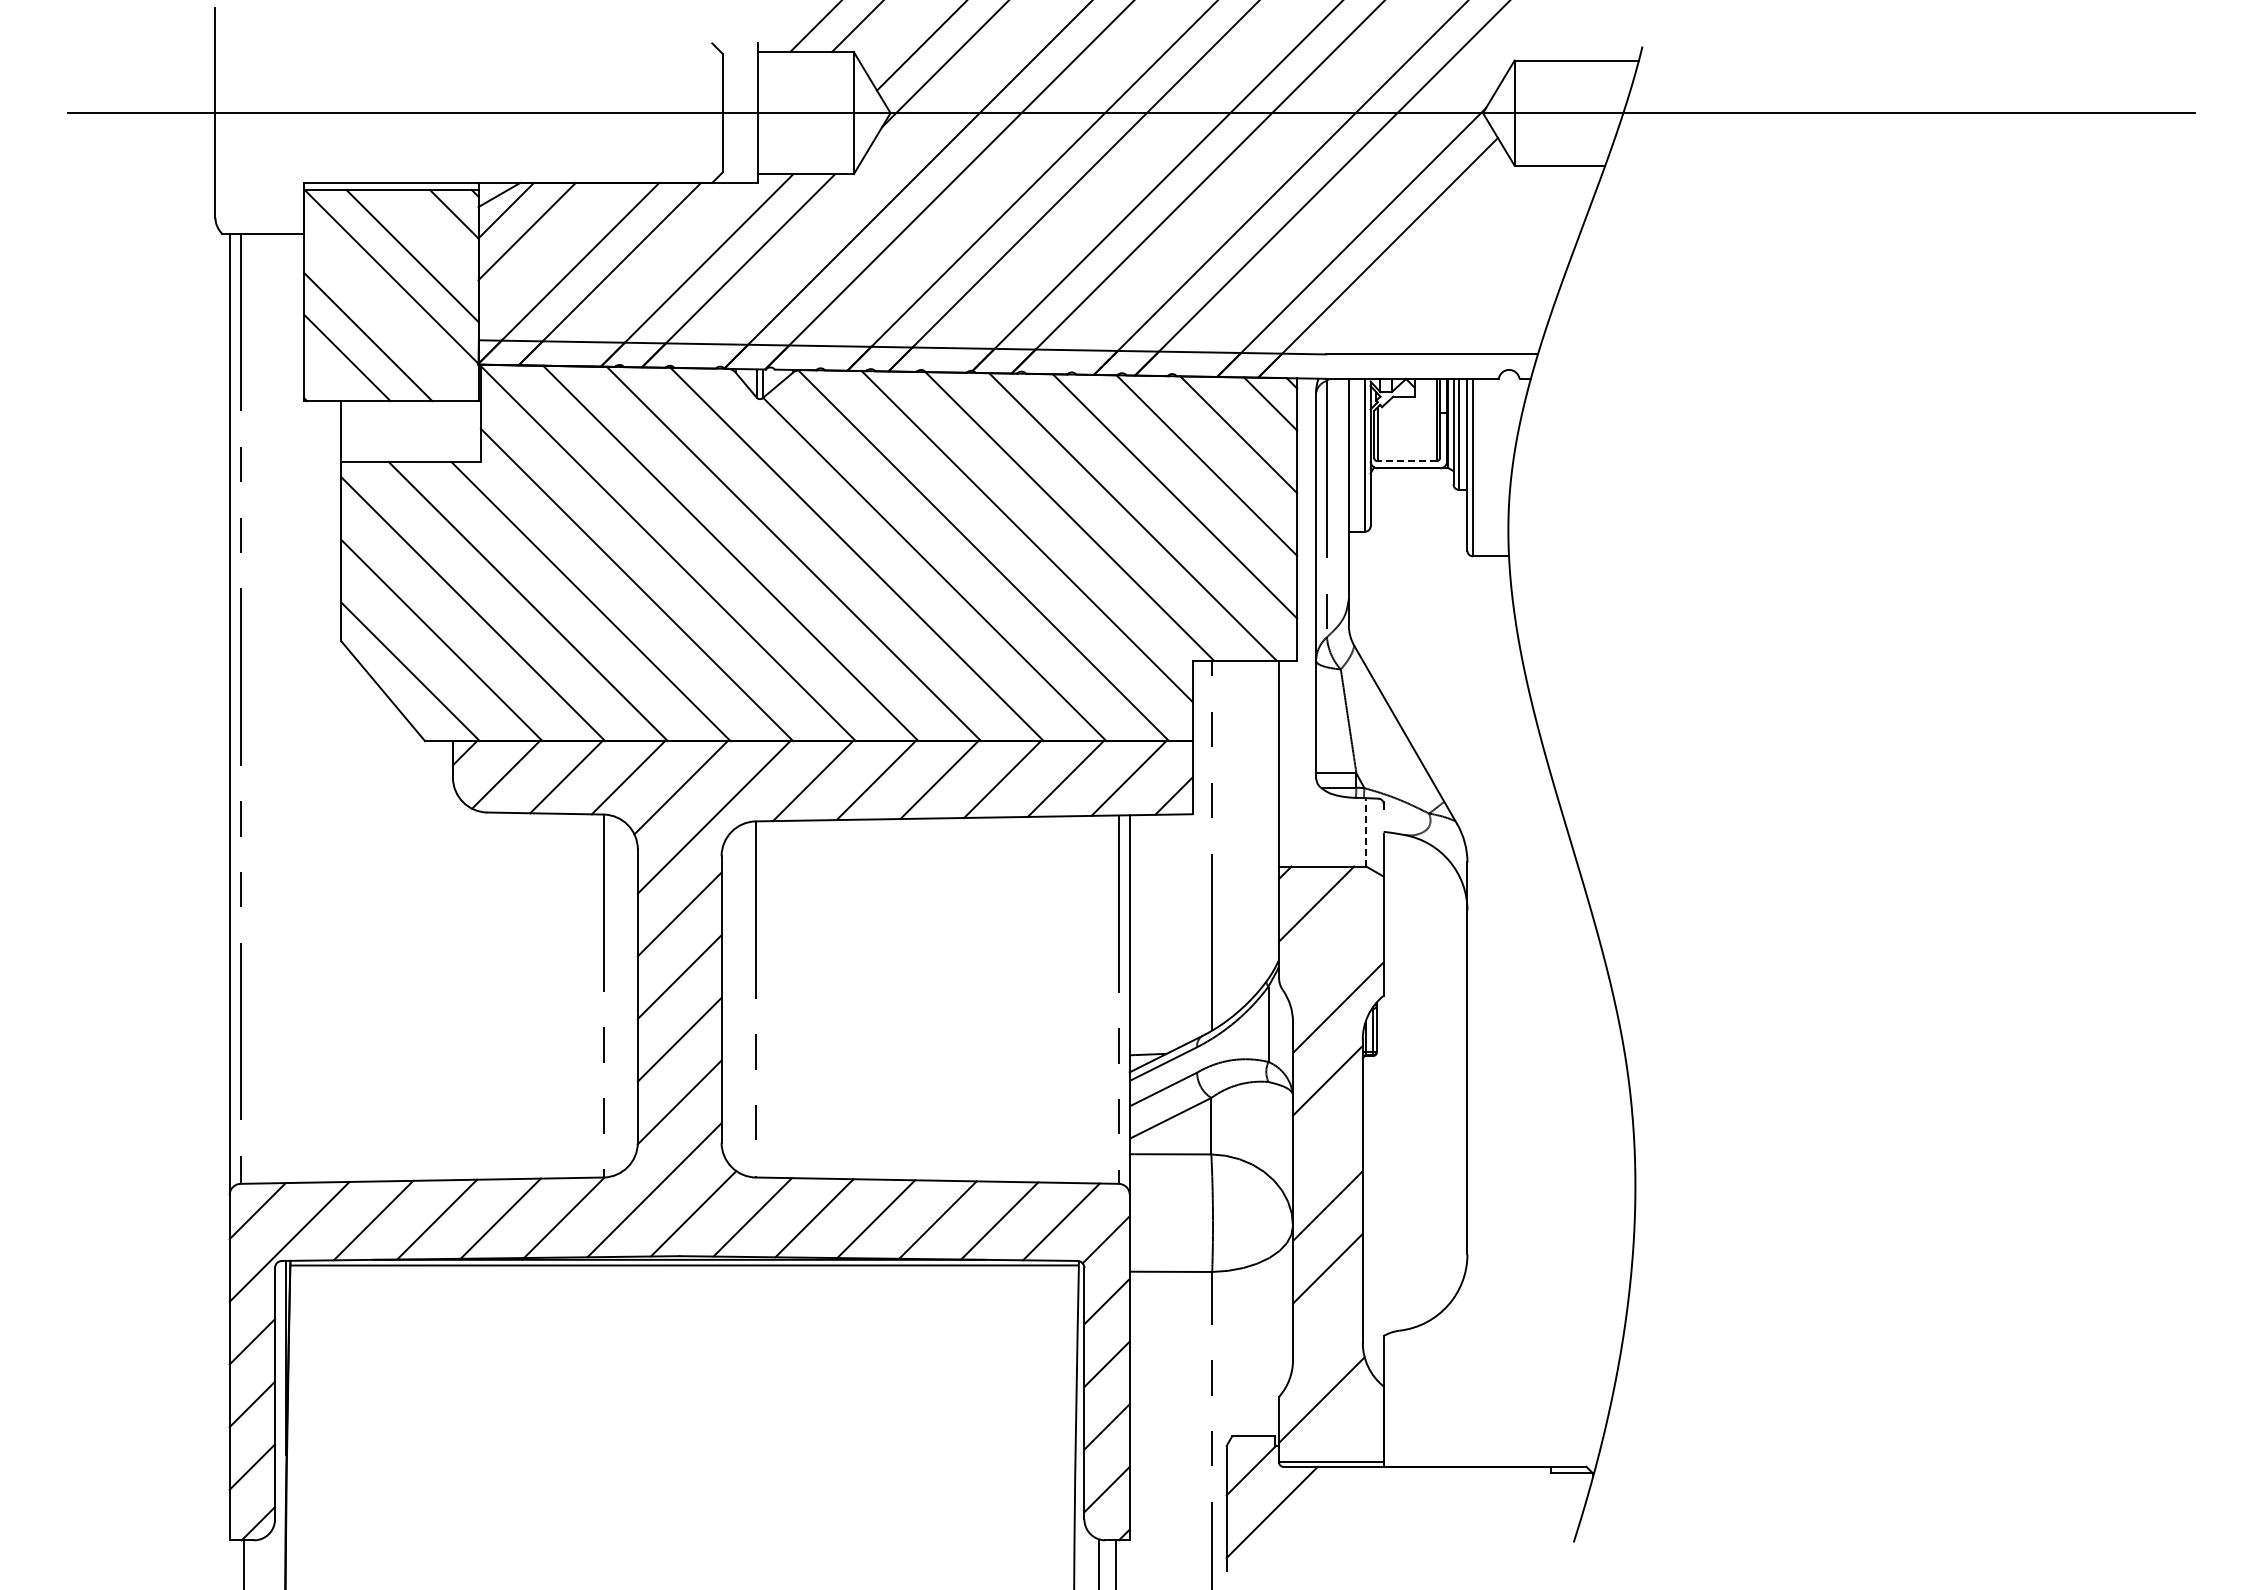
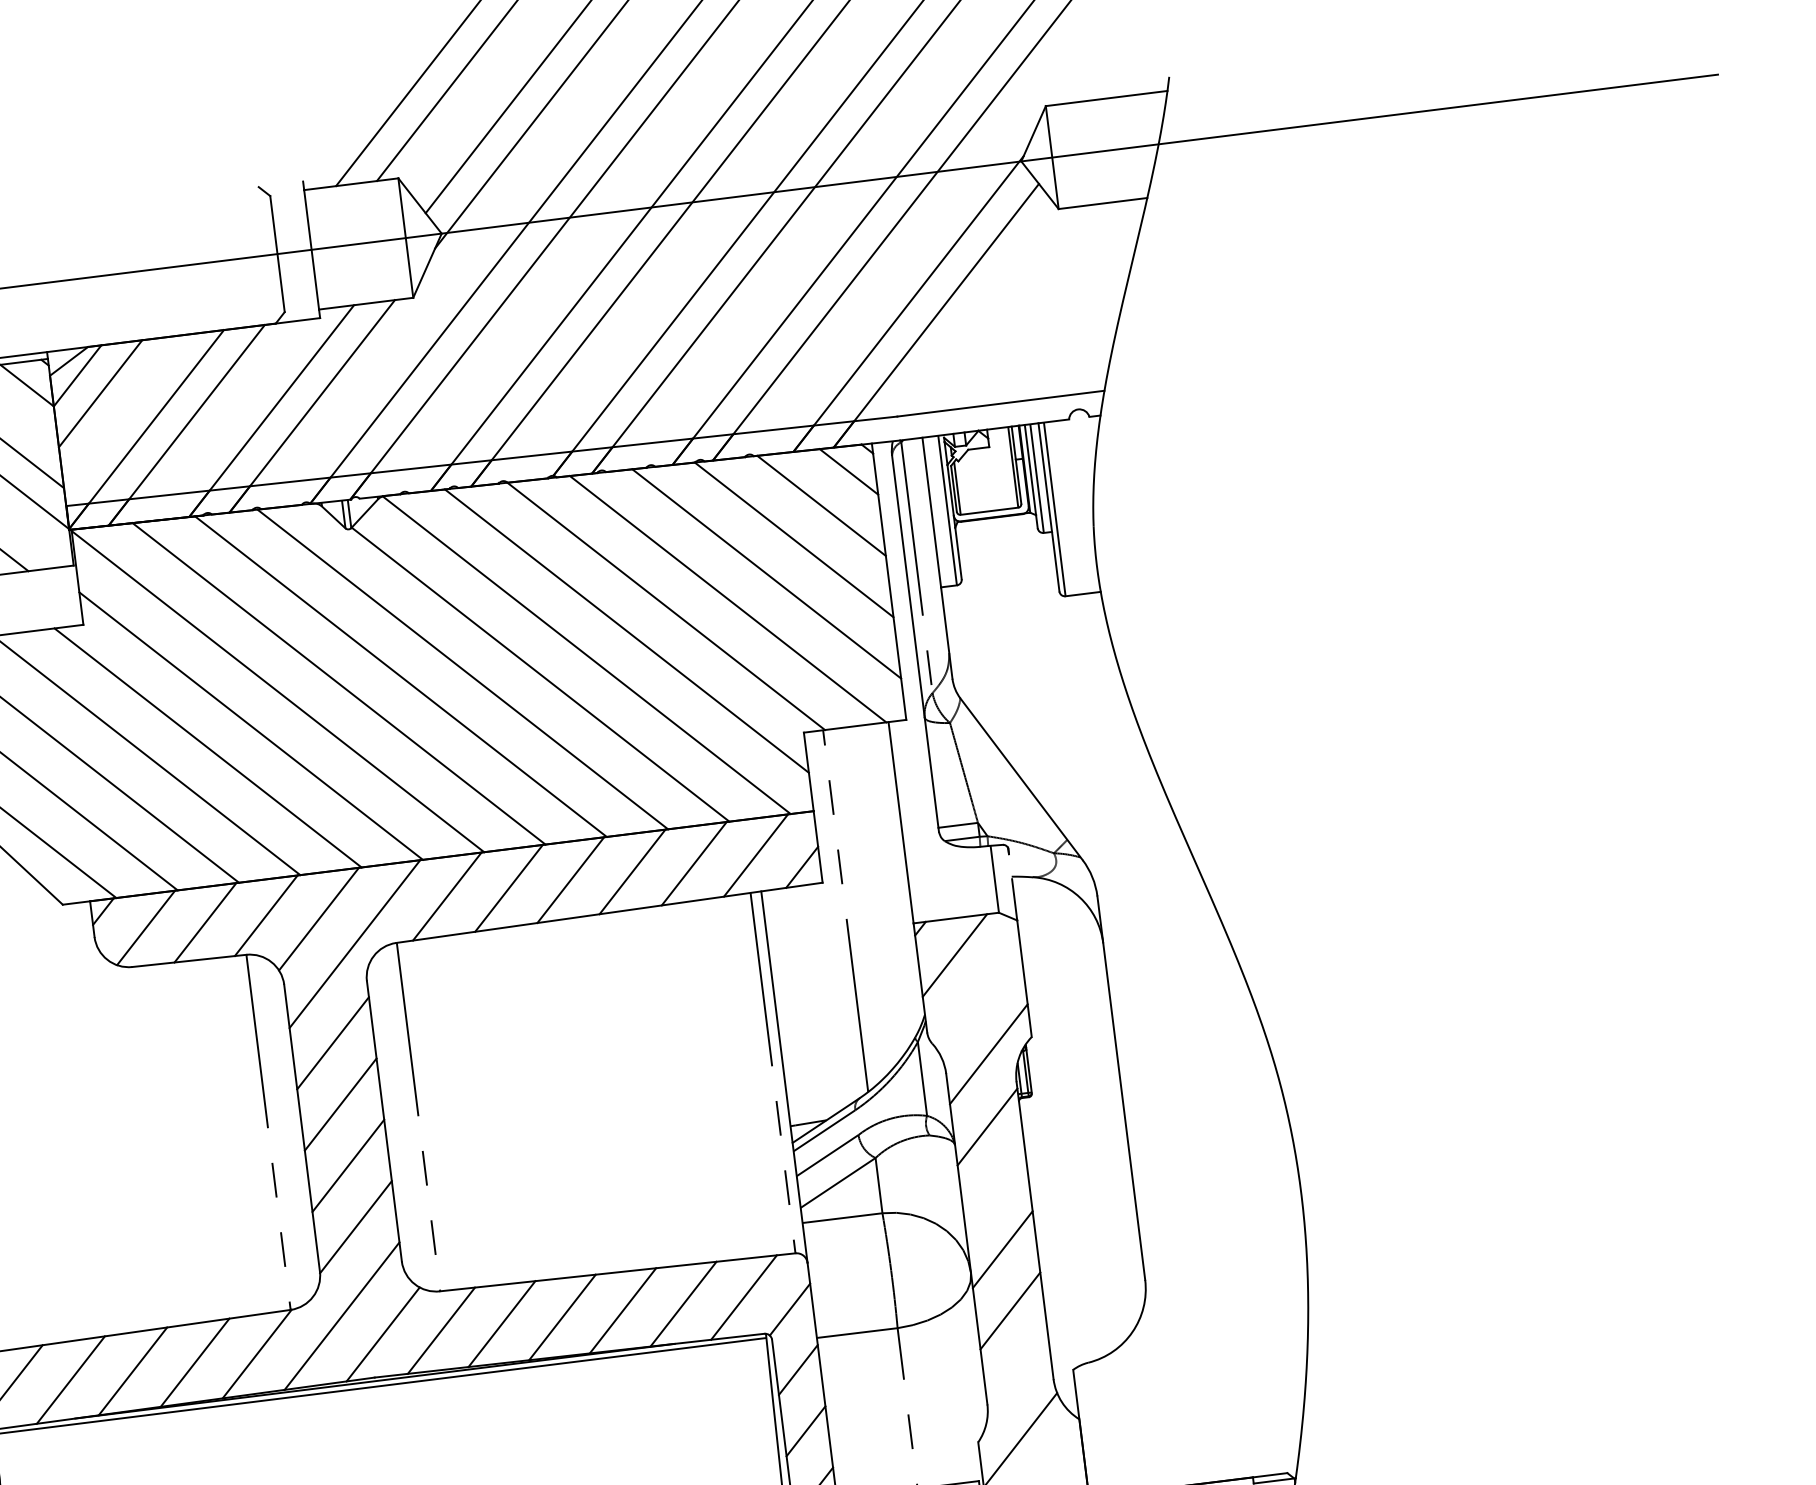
line: (1406, 461) -> (988, 511), dashed -> solid
line: (1366, 831) -> (994, 878), dashed -> solid

